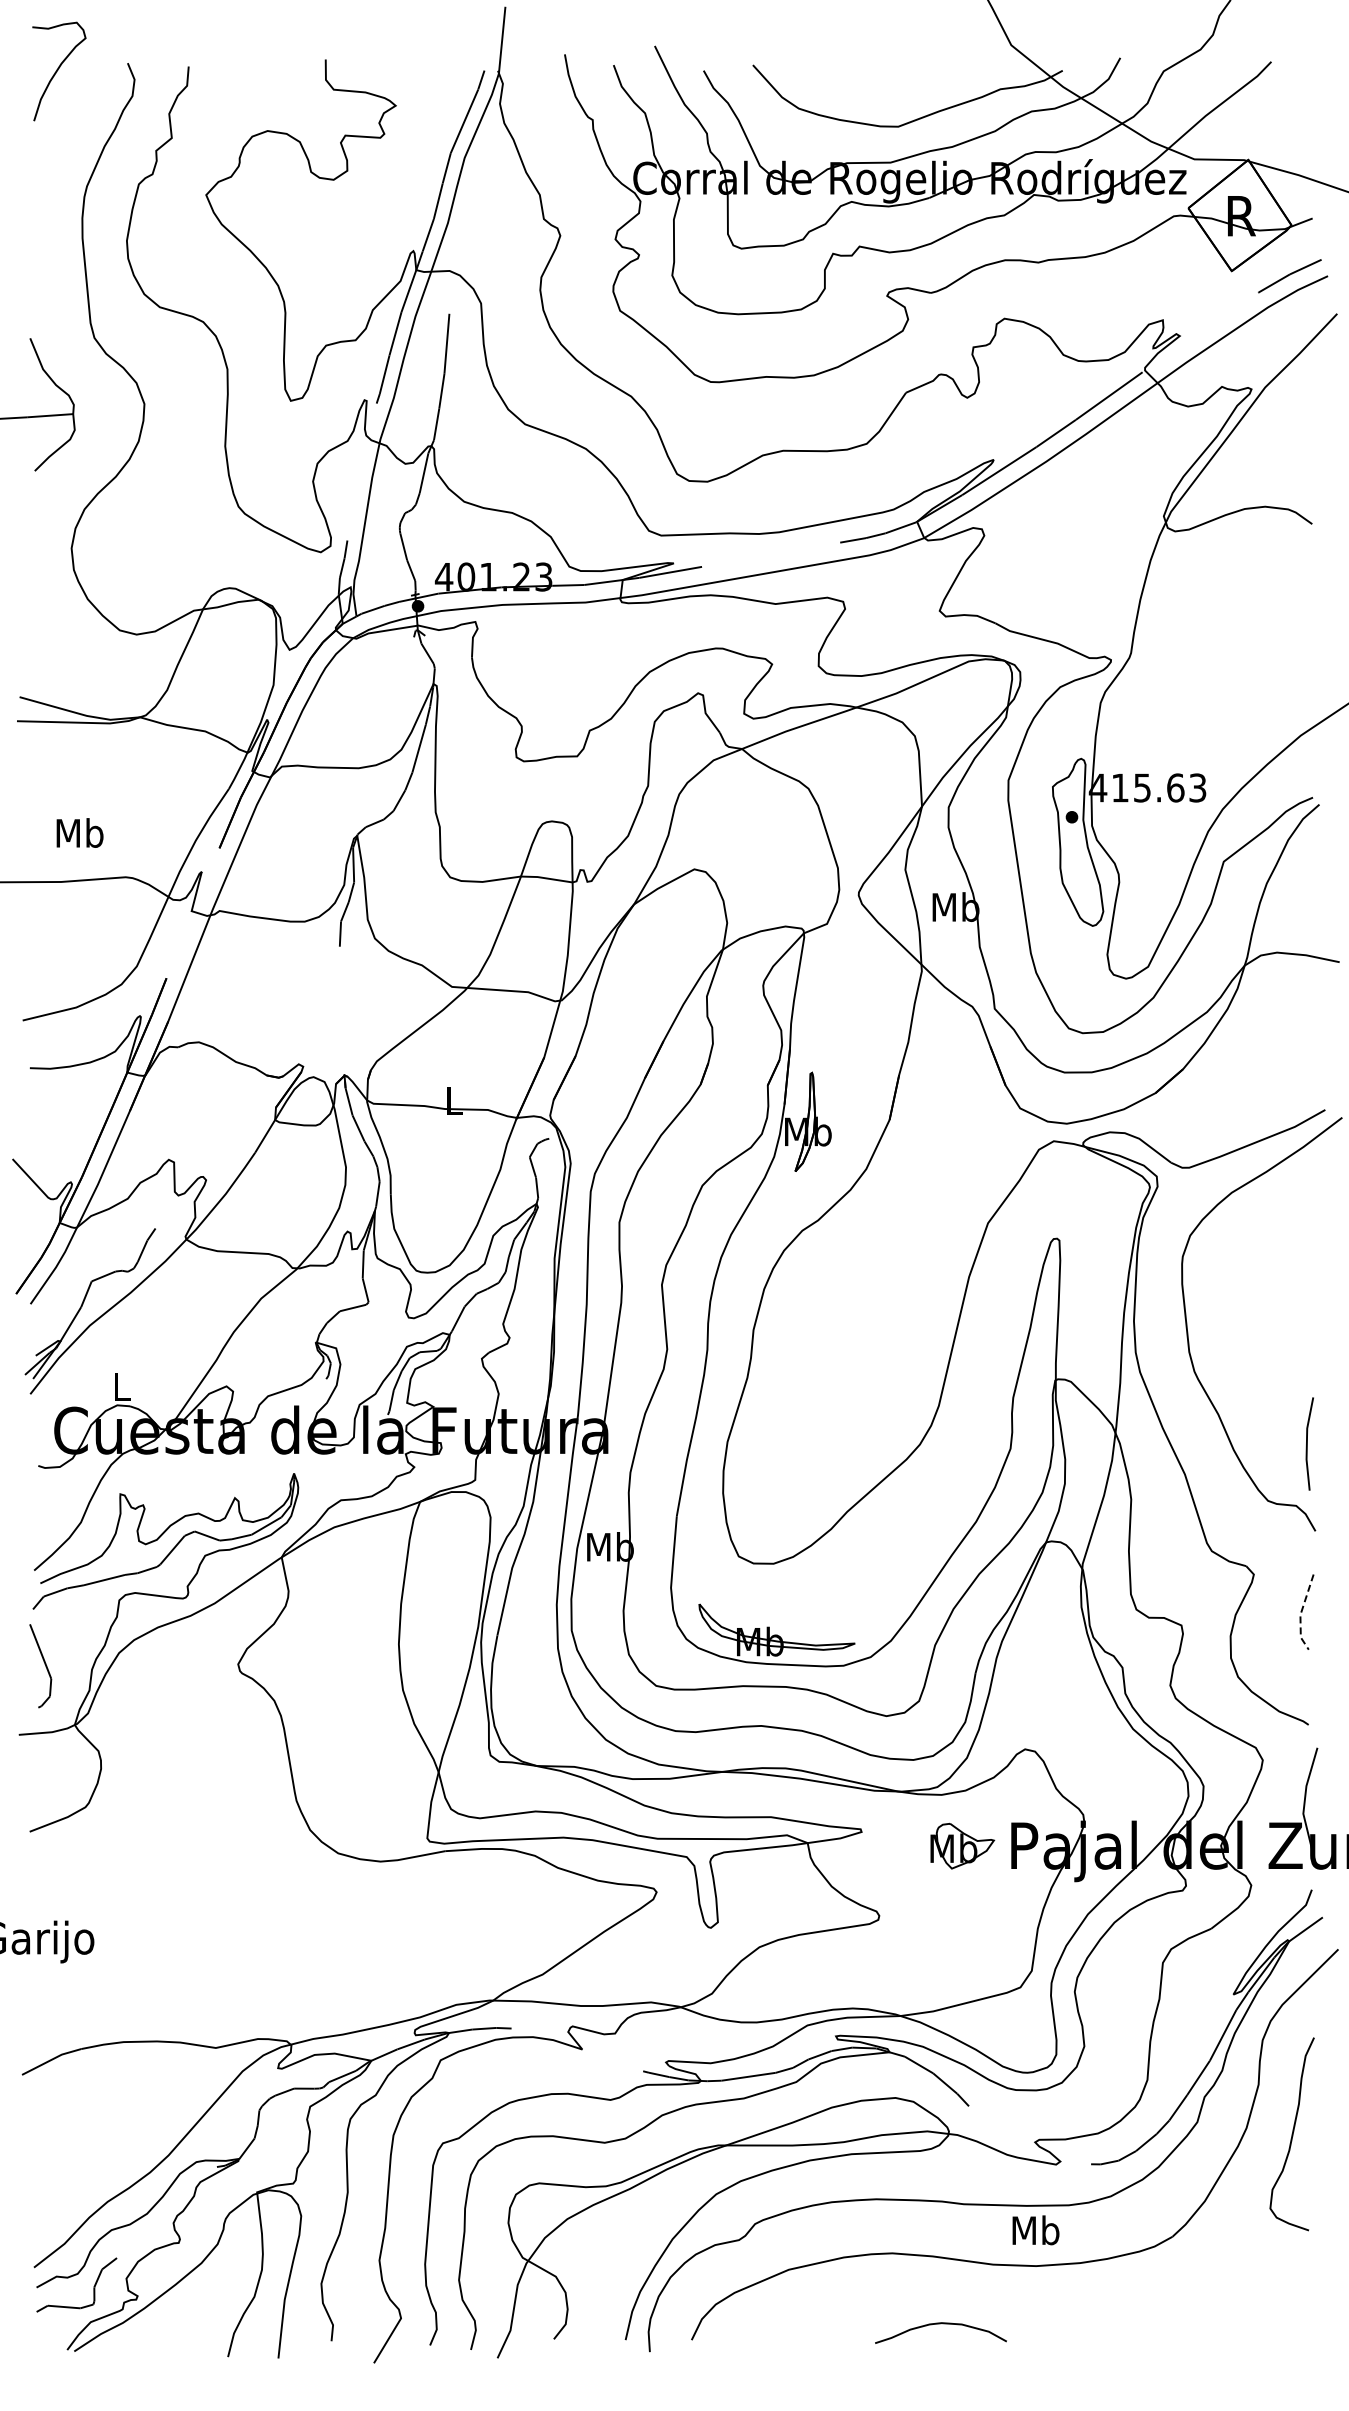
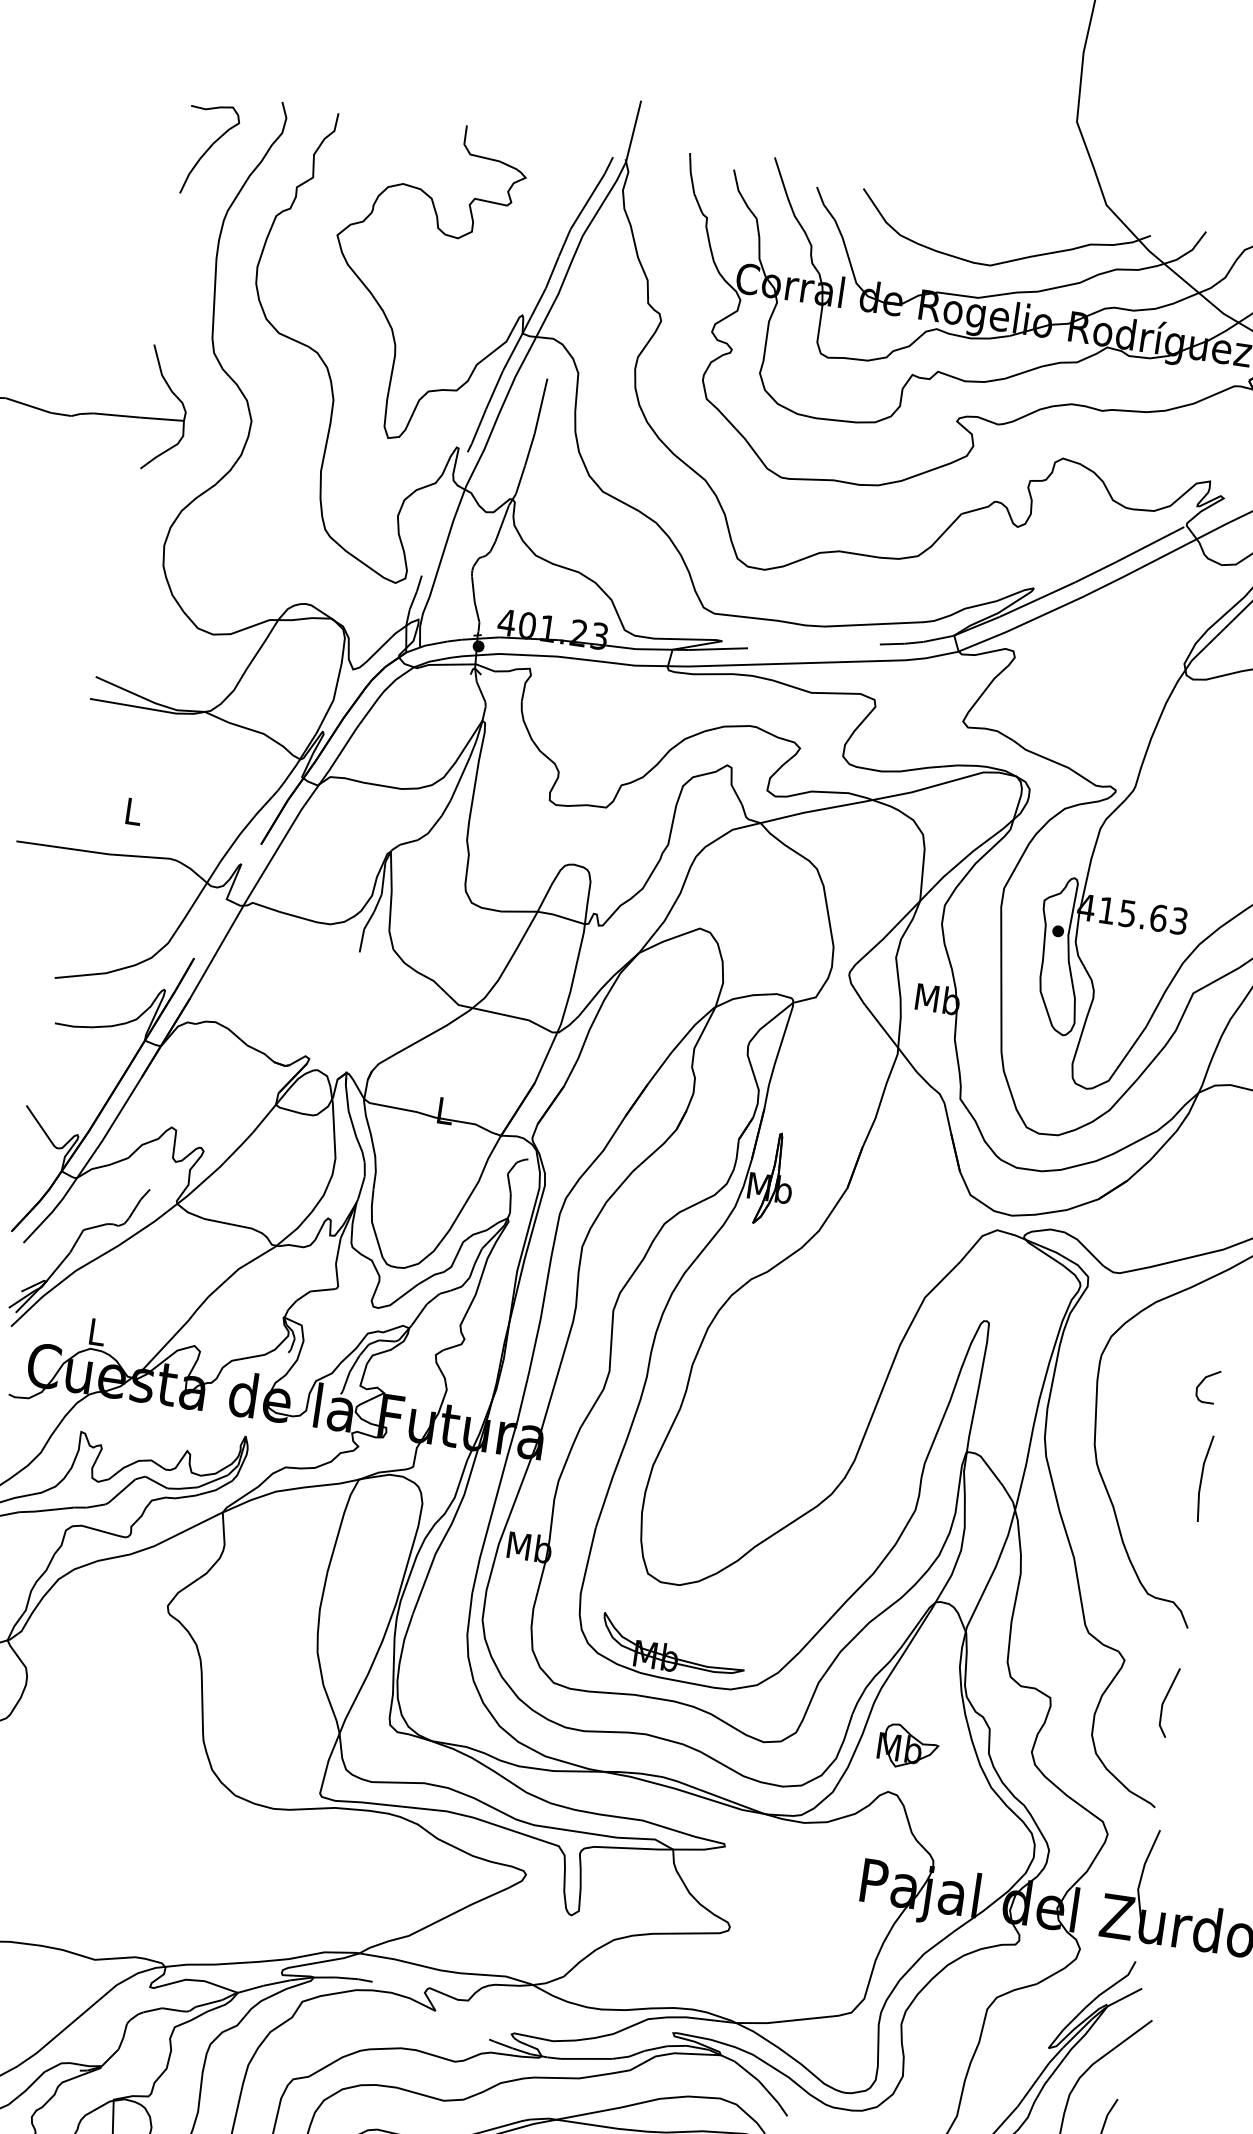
curve: (58, 70) -> (209, 149), moved
text: (79, 832) -> (133, 810), Mb -> L
curve: (1294, 1268) -> (1203, 1381), added
line: (1307, 1443) -> (1202, 1477), moved
line: (1300, 1614) -> (1162, 1703), dashed -> solid
part: (962, 1845) -> (908, 1746), moved

